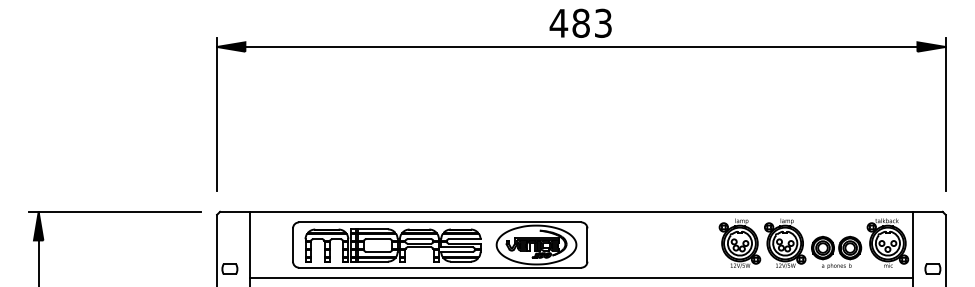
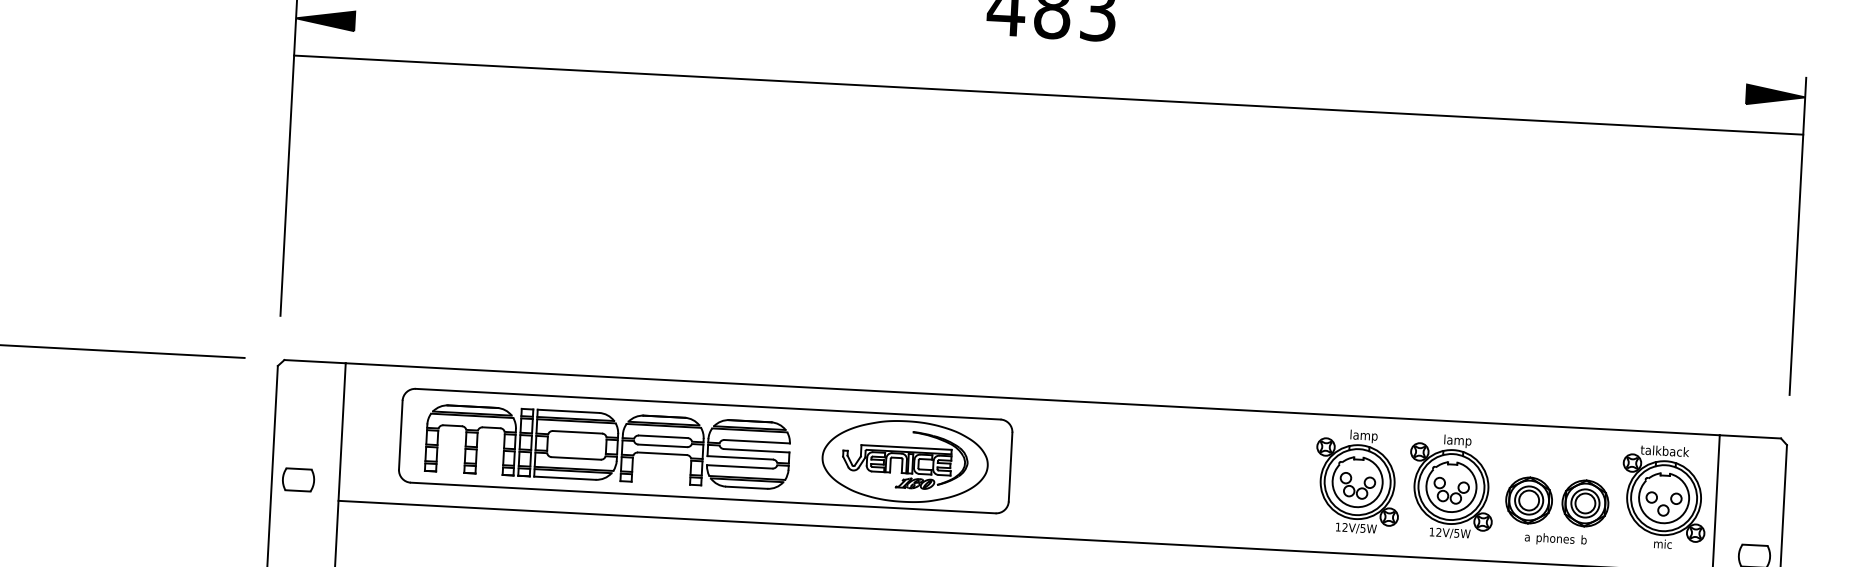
line: (581, 46) -> (1048, 94), moved
part: (440, 244) -> (706, 449), moved

